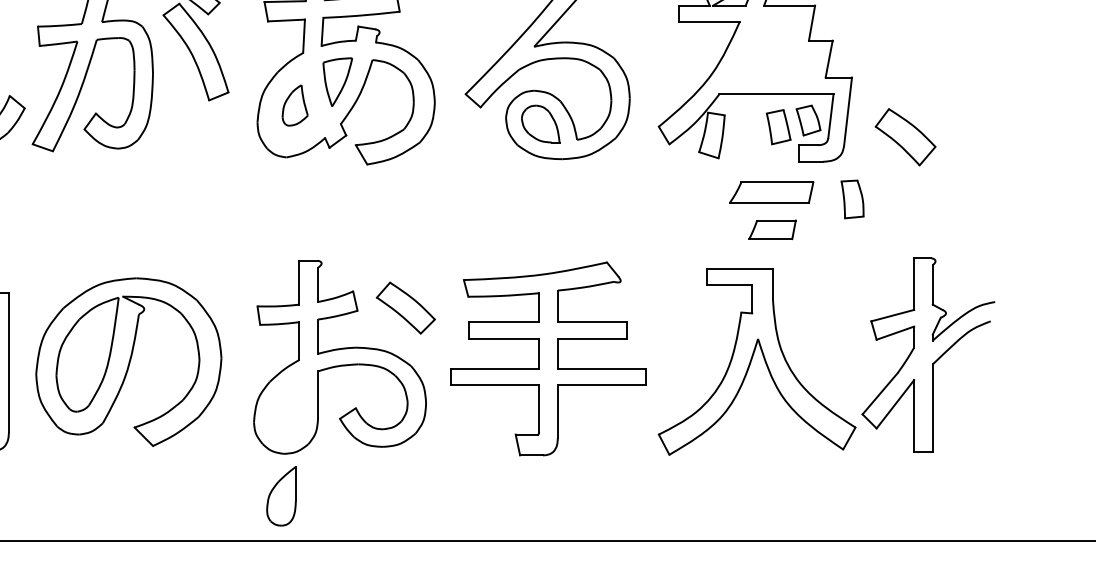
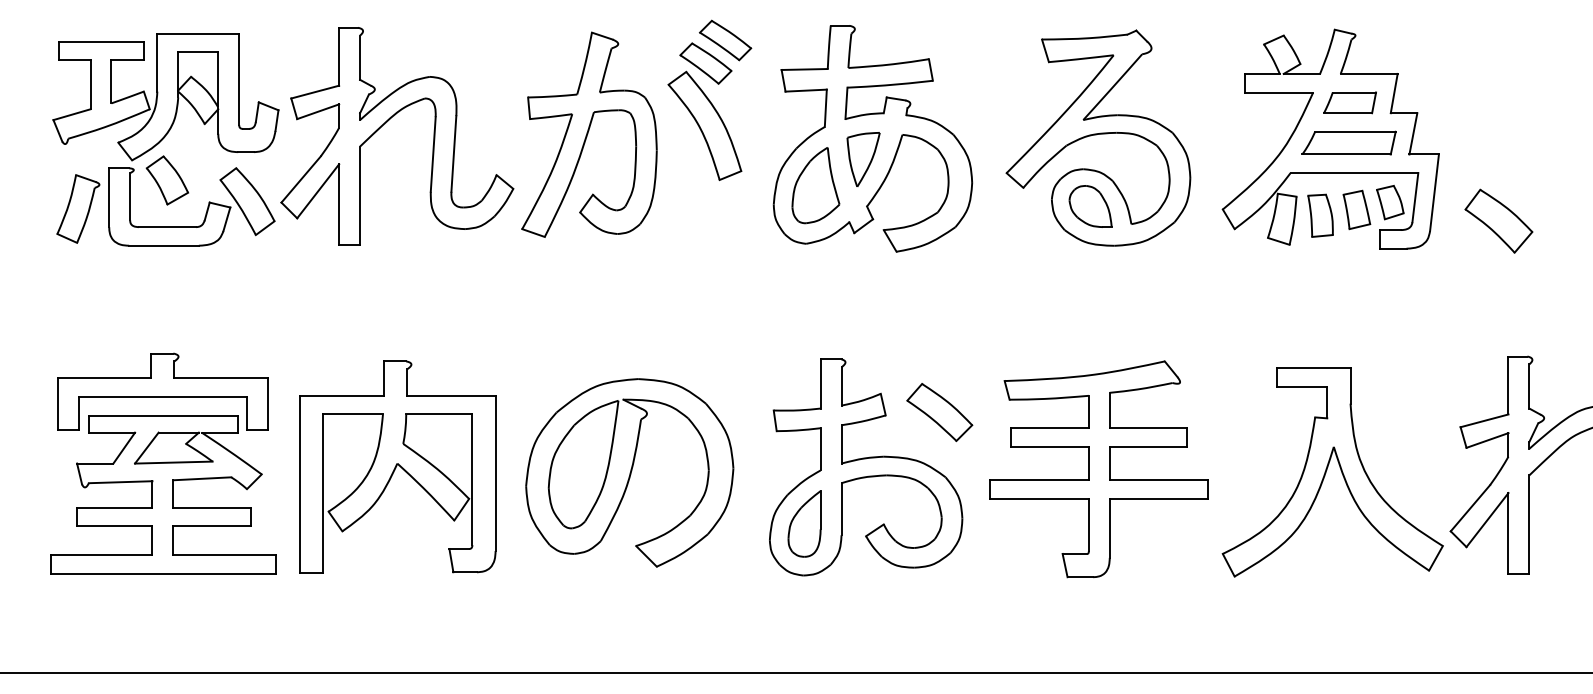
part: (294, 105) -> (815, 185), size x1.67
part: (771, 191) -> (1348, 142), moved
part: (852, 199) -> (1320, 215), moved
part: (772, 229) -> (1349, 102), moved
part: (281, 495) -> (804, 523), moved

